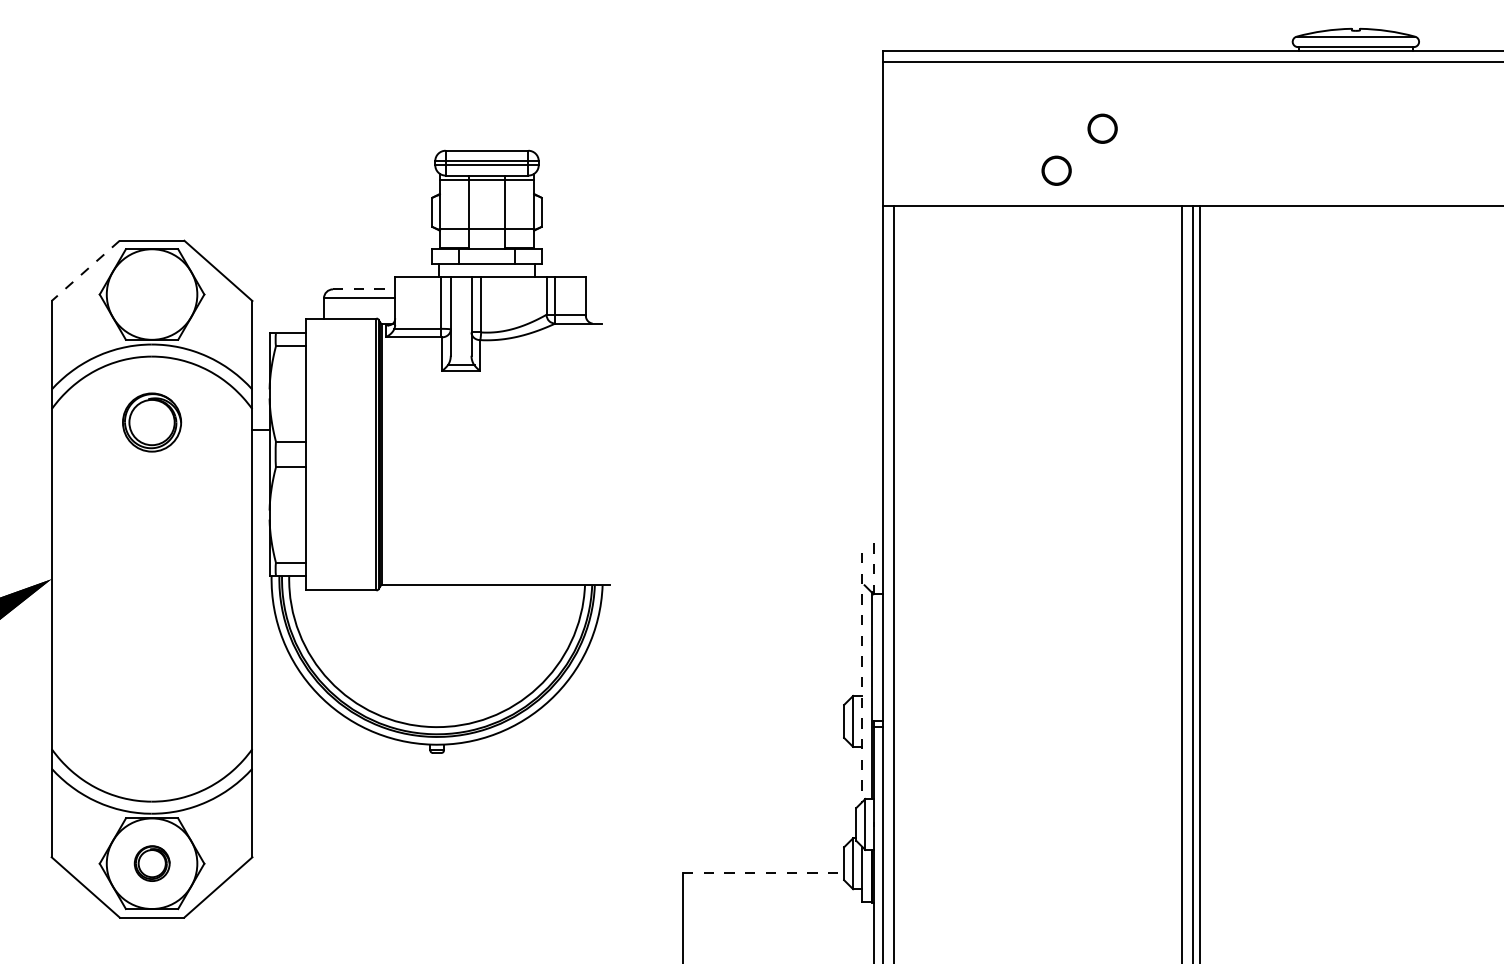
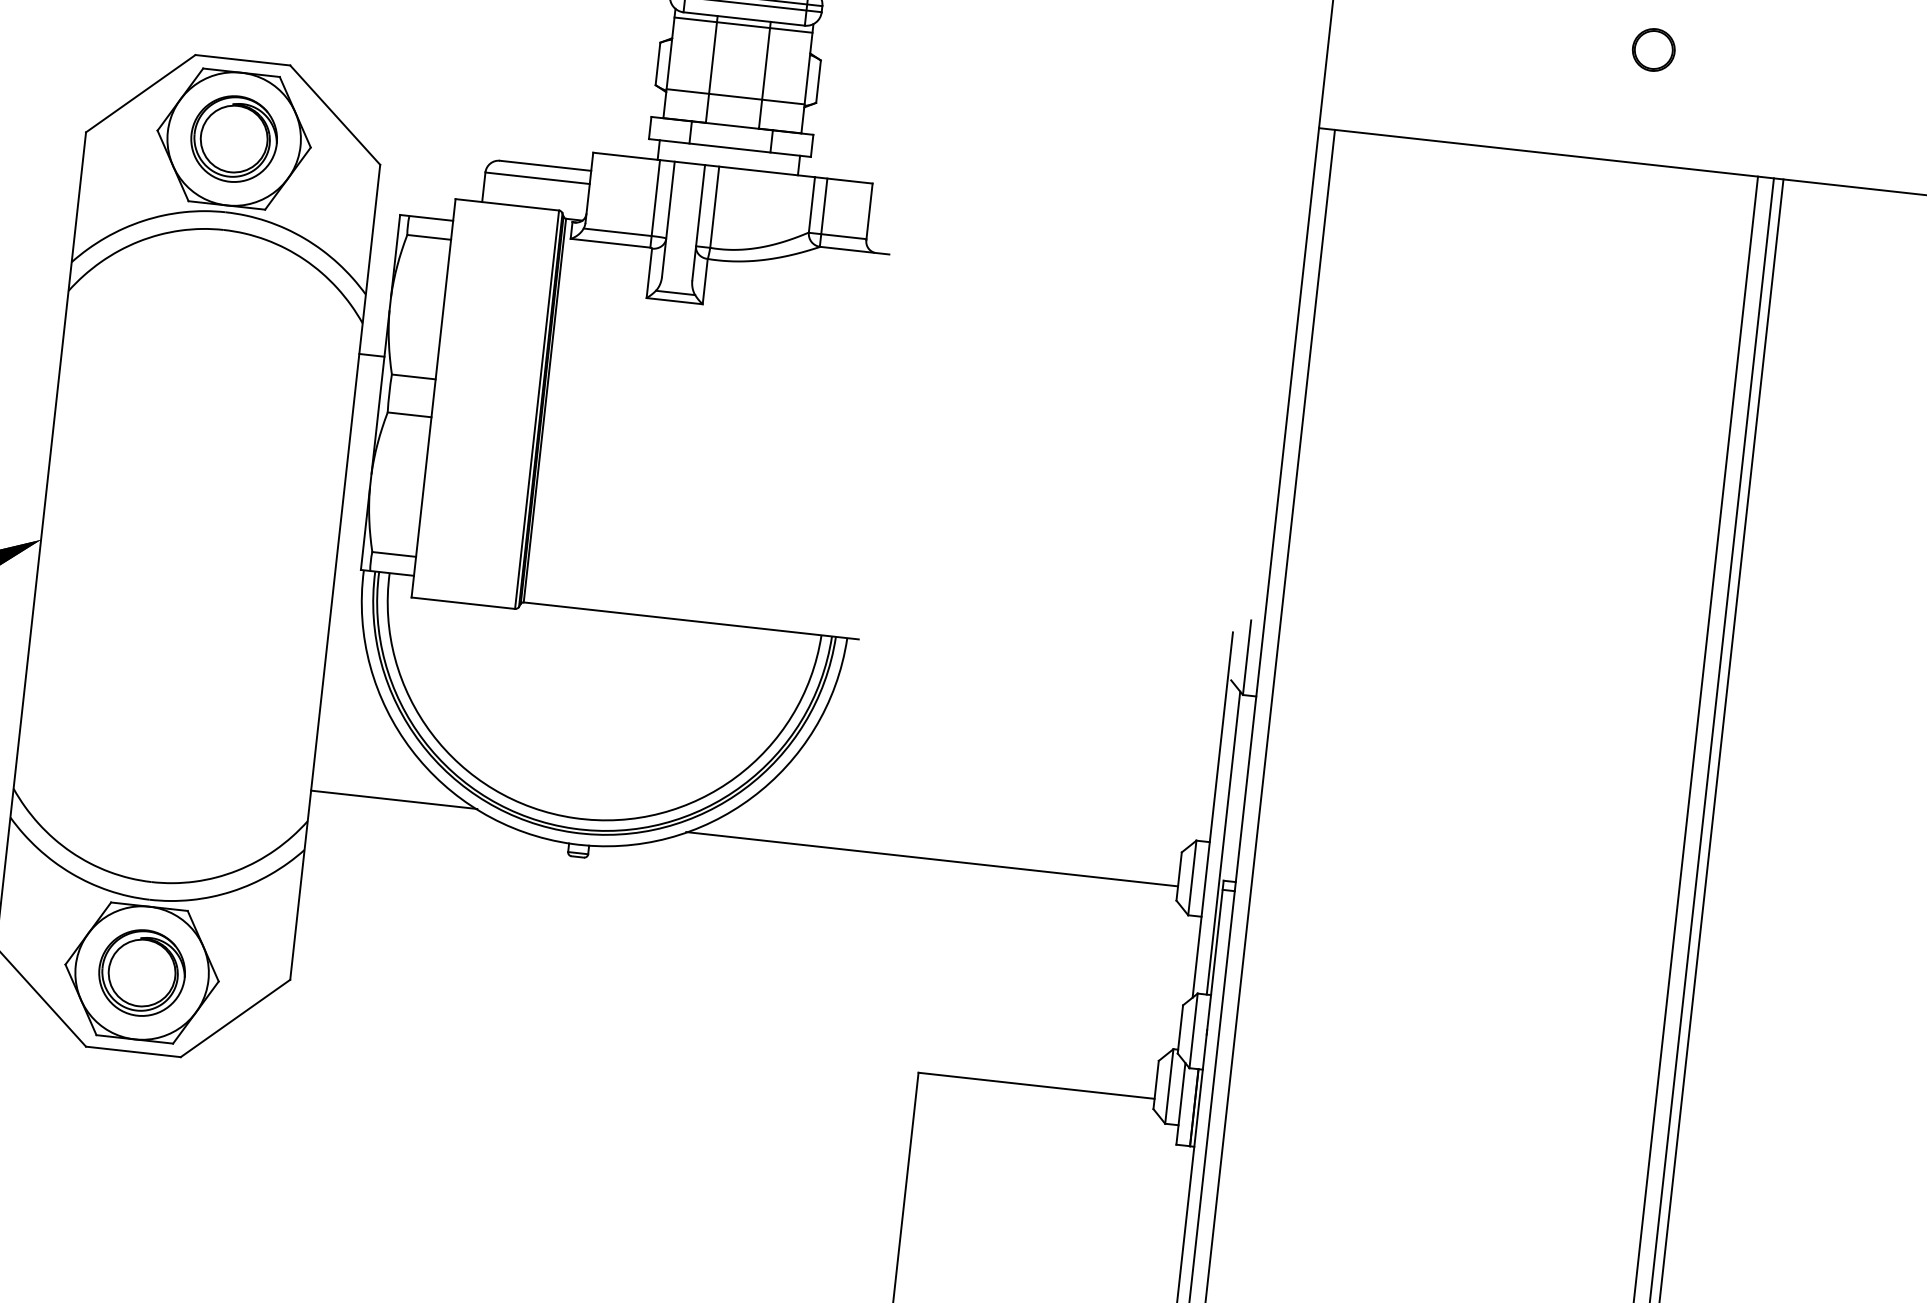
circle: (1056, 170) -> (1579, 103), removed
line: (85, 271) -> (140, 94), dashed -> solid
line: (364, 289) -> (546, 166), dashed -> solid
part: (152, 422) -> (234, 139), moved
line: (873, 569) -> (1246, 658), dashed -> solid
line: (862, 677) -> (1213, 815), dashed -> solid
line: (308, 728) -> (393, 800), added
line: (676, 728) -> (932, 859), added
part: (152, 863) -> (142, 972), size x1.67
line: (763, 873) -> (1036, 1086), dashed -> solid

